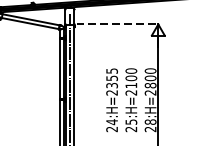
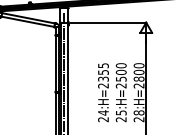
line: (117, 24) -> (108, 22), dashed -> solid
text: (131, 84) -> (121, 78), 25:H=2100 -> 25:H=2500

